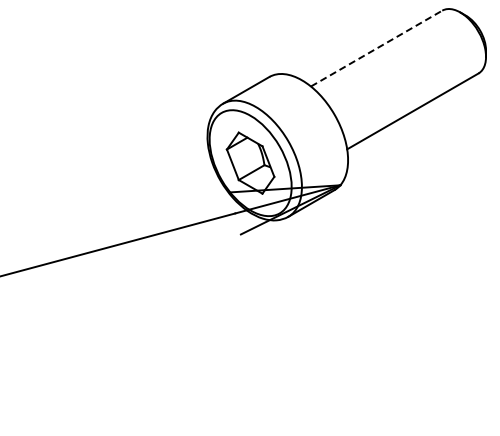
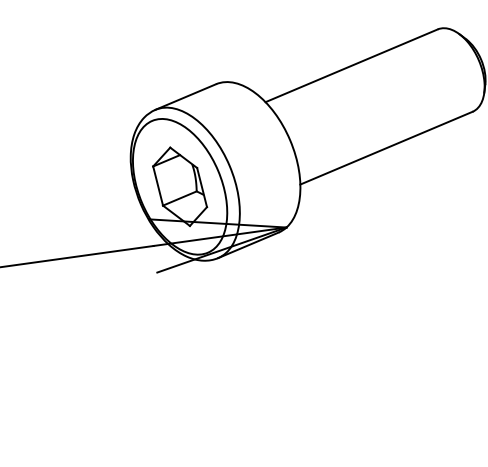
line: (376, 48) -> (351, 65), dashed -> solid

